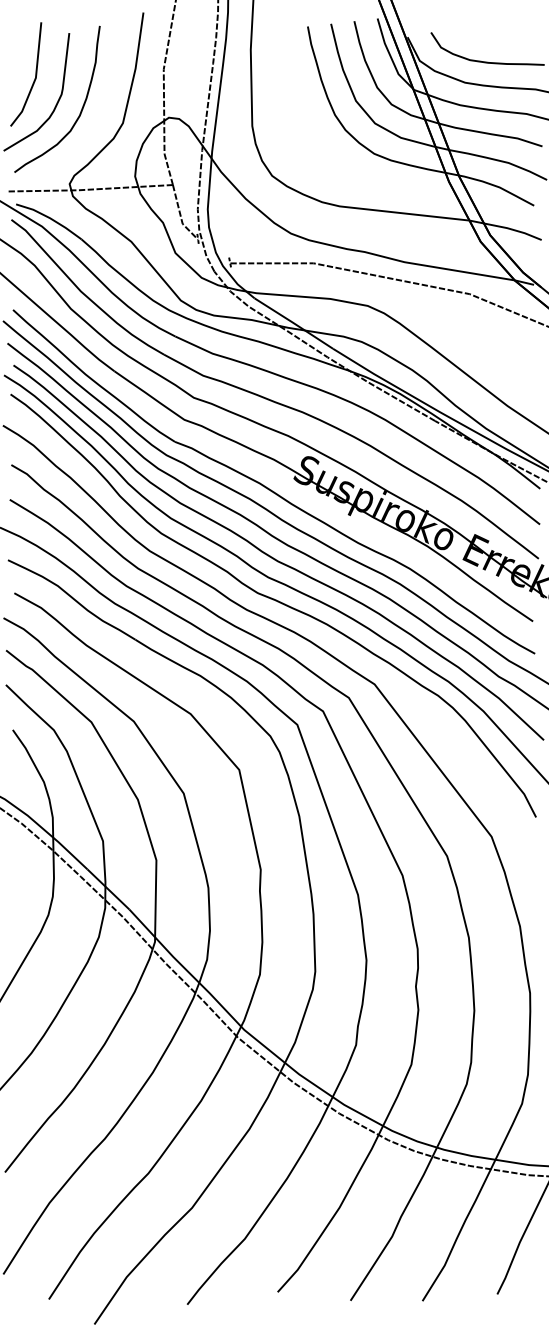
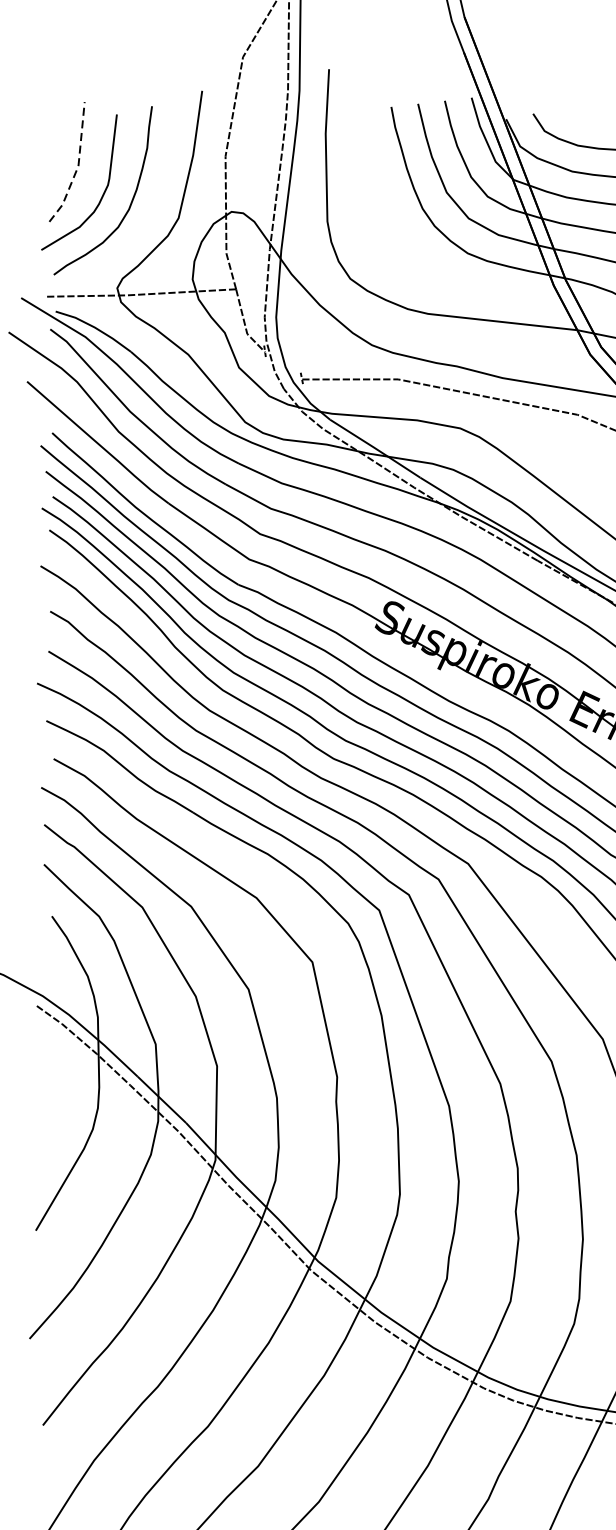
line: (35, 77) -> (77, 165), solid -> dashed

